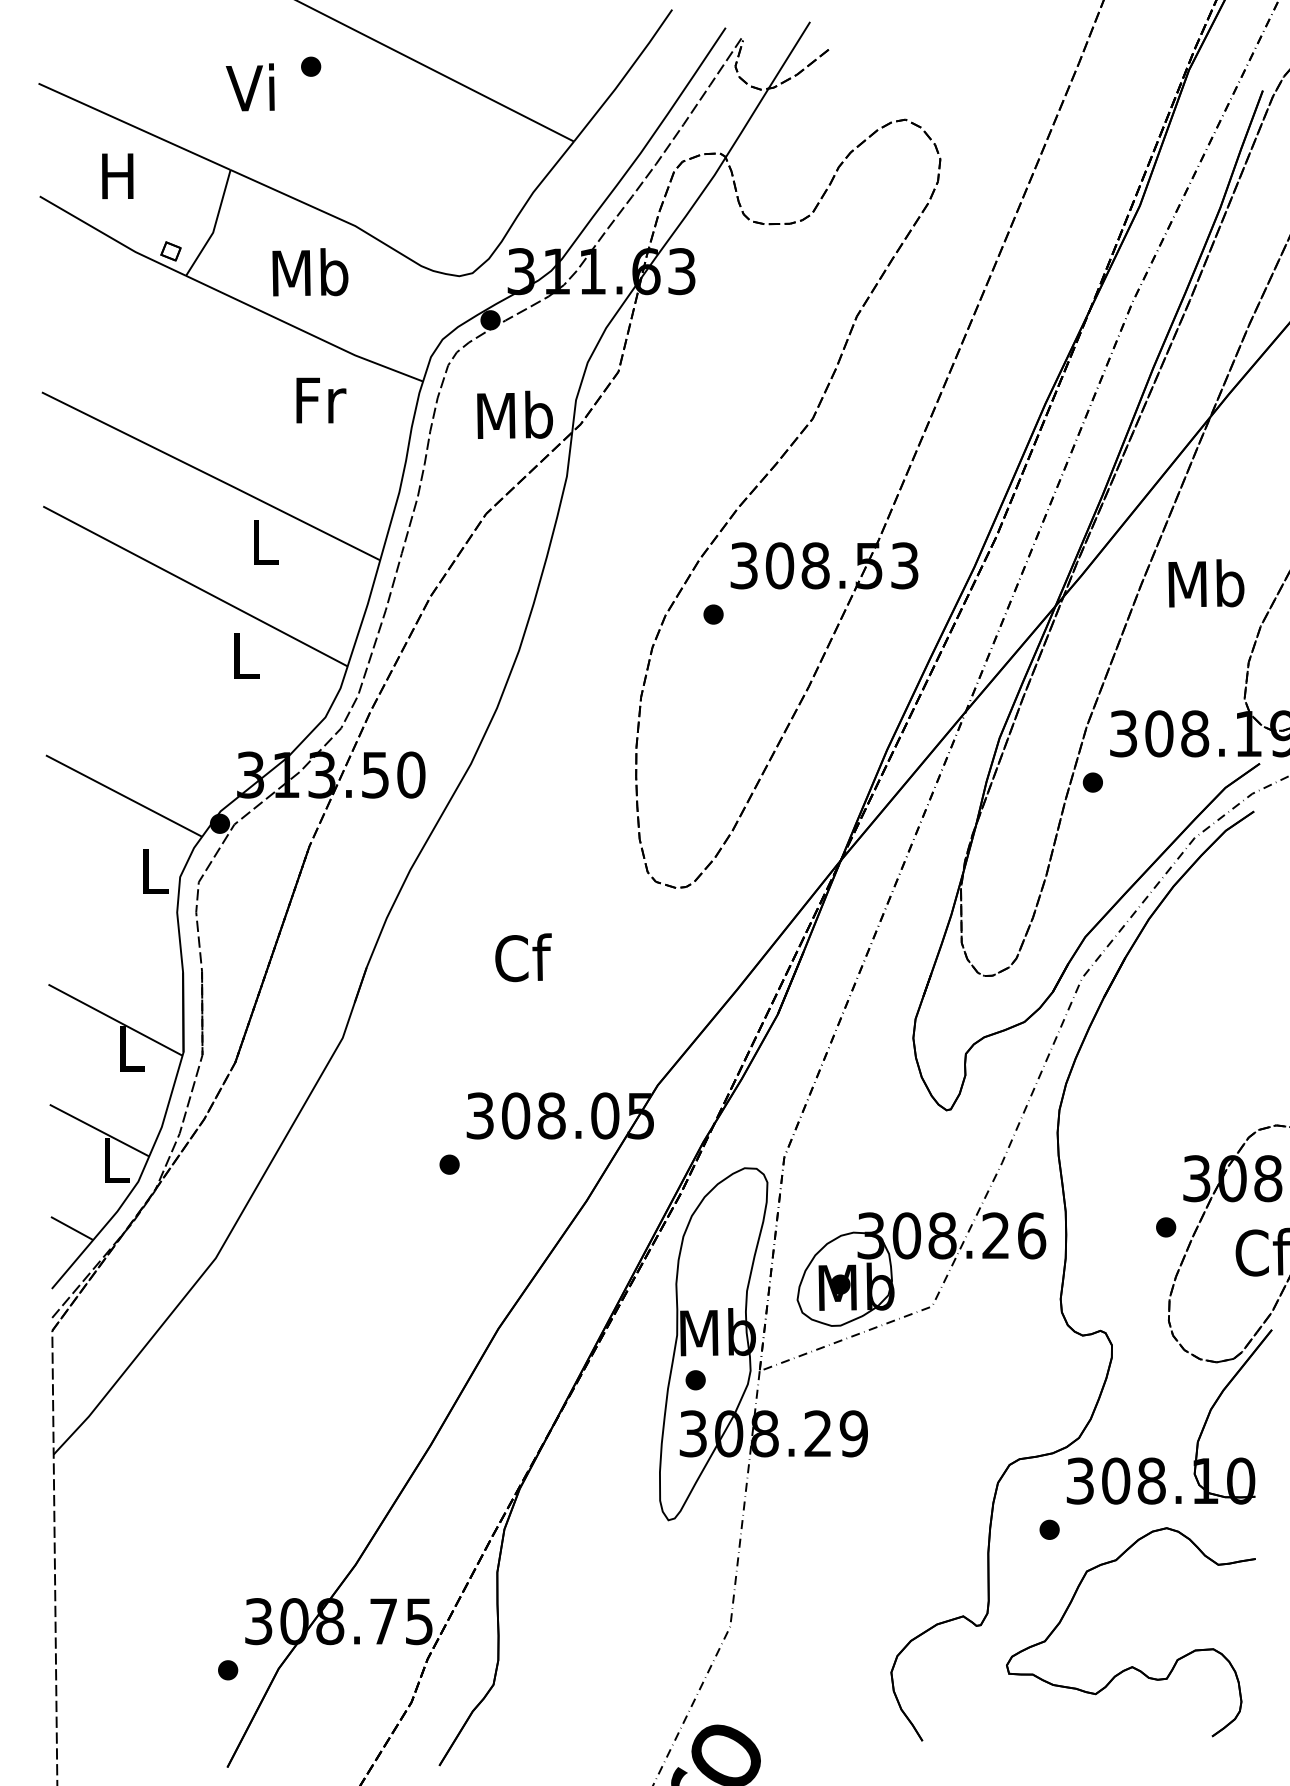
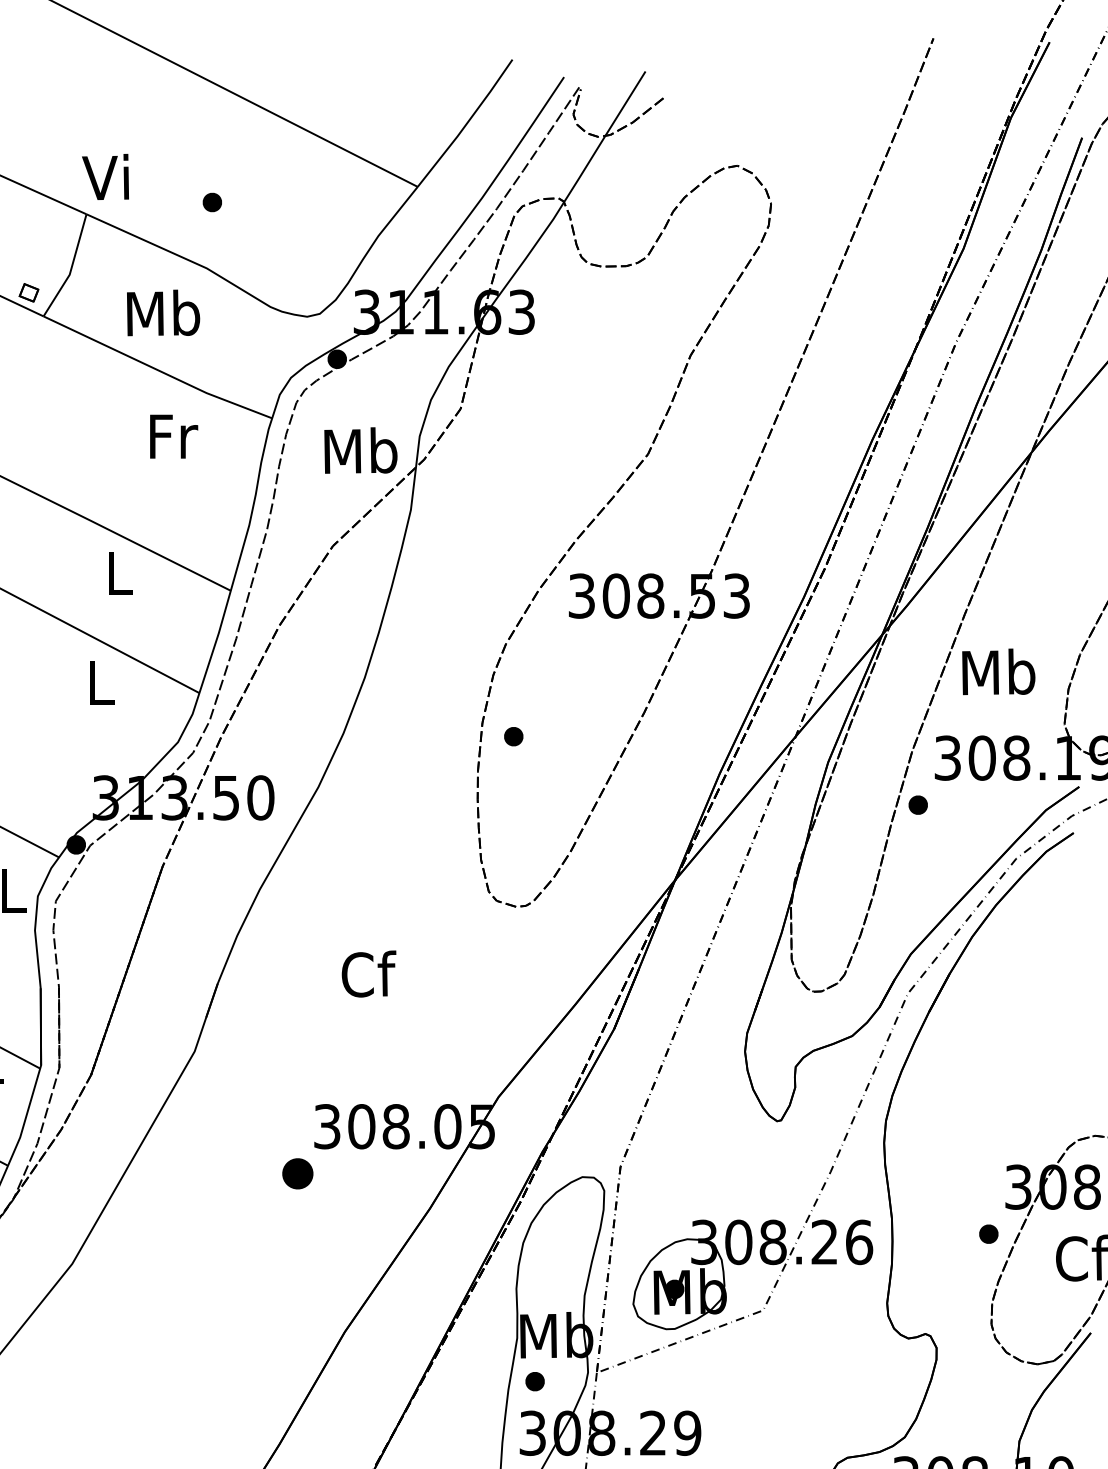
part: (311, 66) -> (212, 202), moved
text: (249, 87) -> (104, 177), moved
text: (1206, 583) -> (998, 671), moved
part: (713, 614) -> (513, 736), moved
part: (449, 1164) -> (297, 1173), size x1.6

